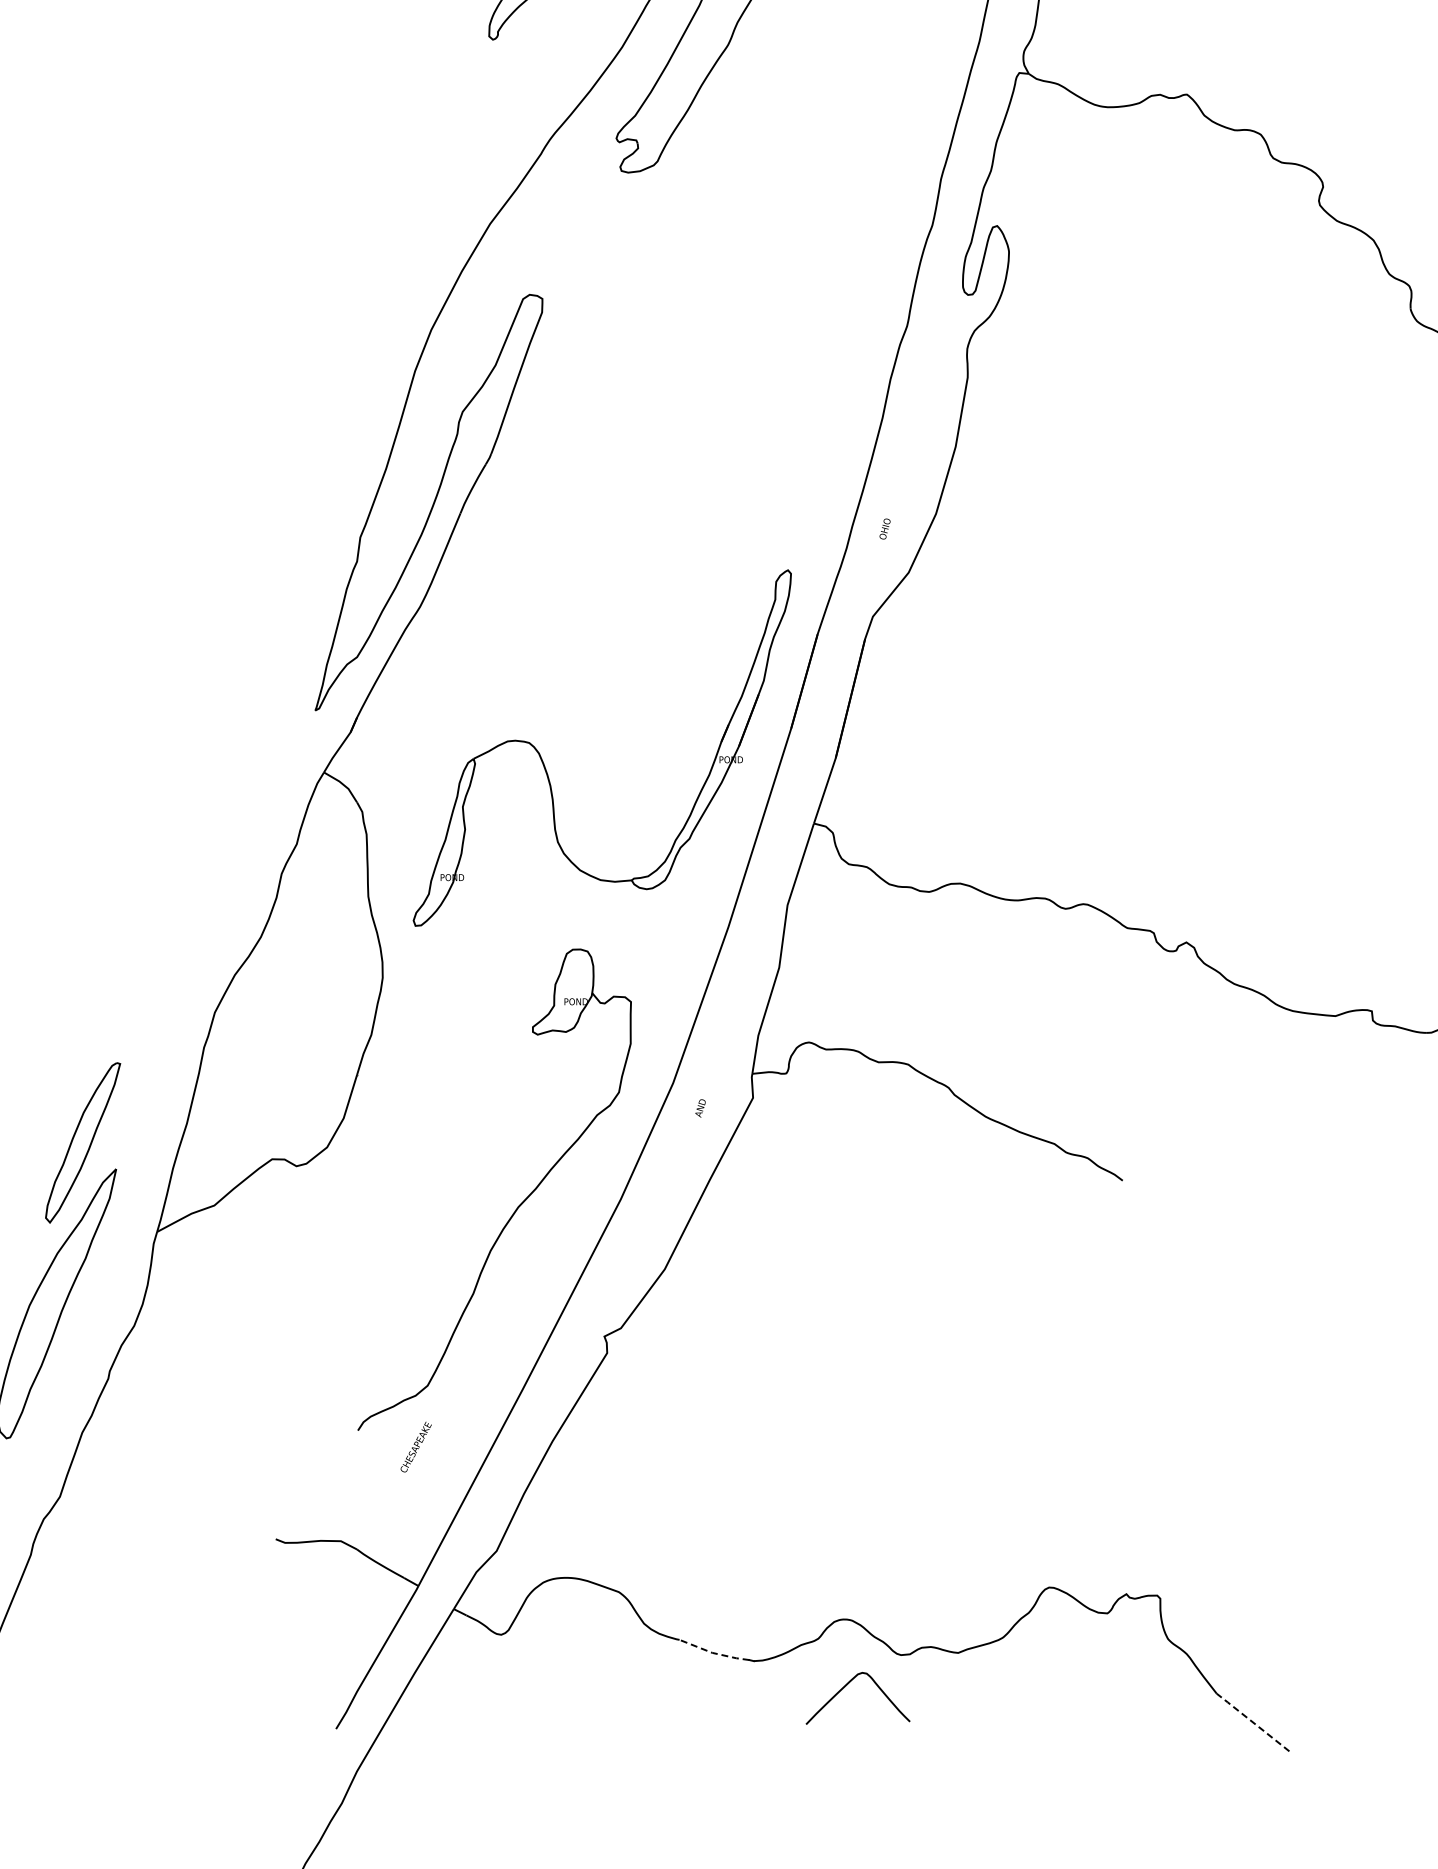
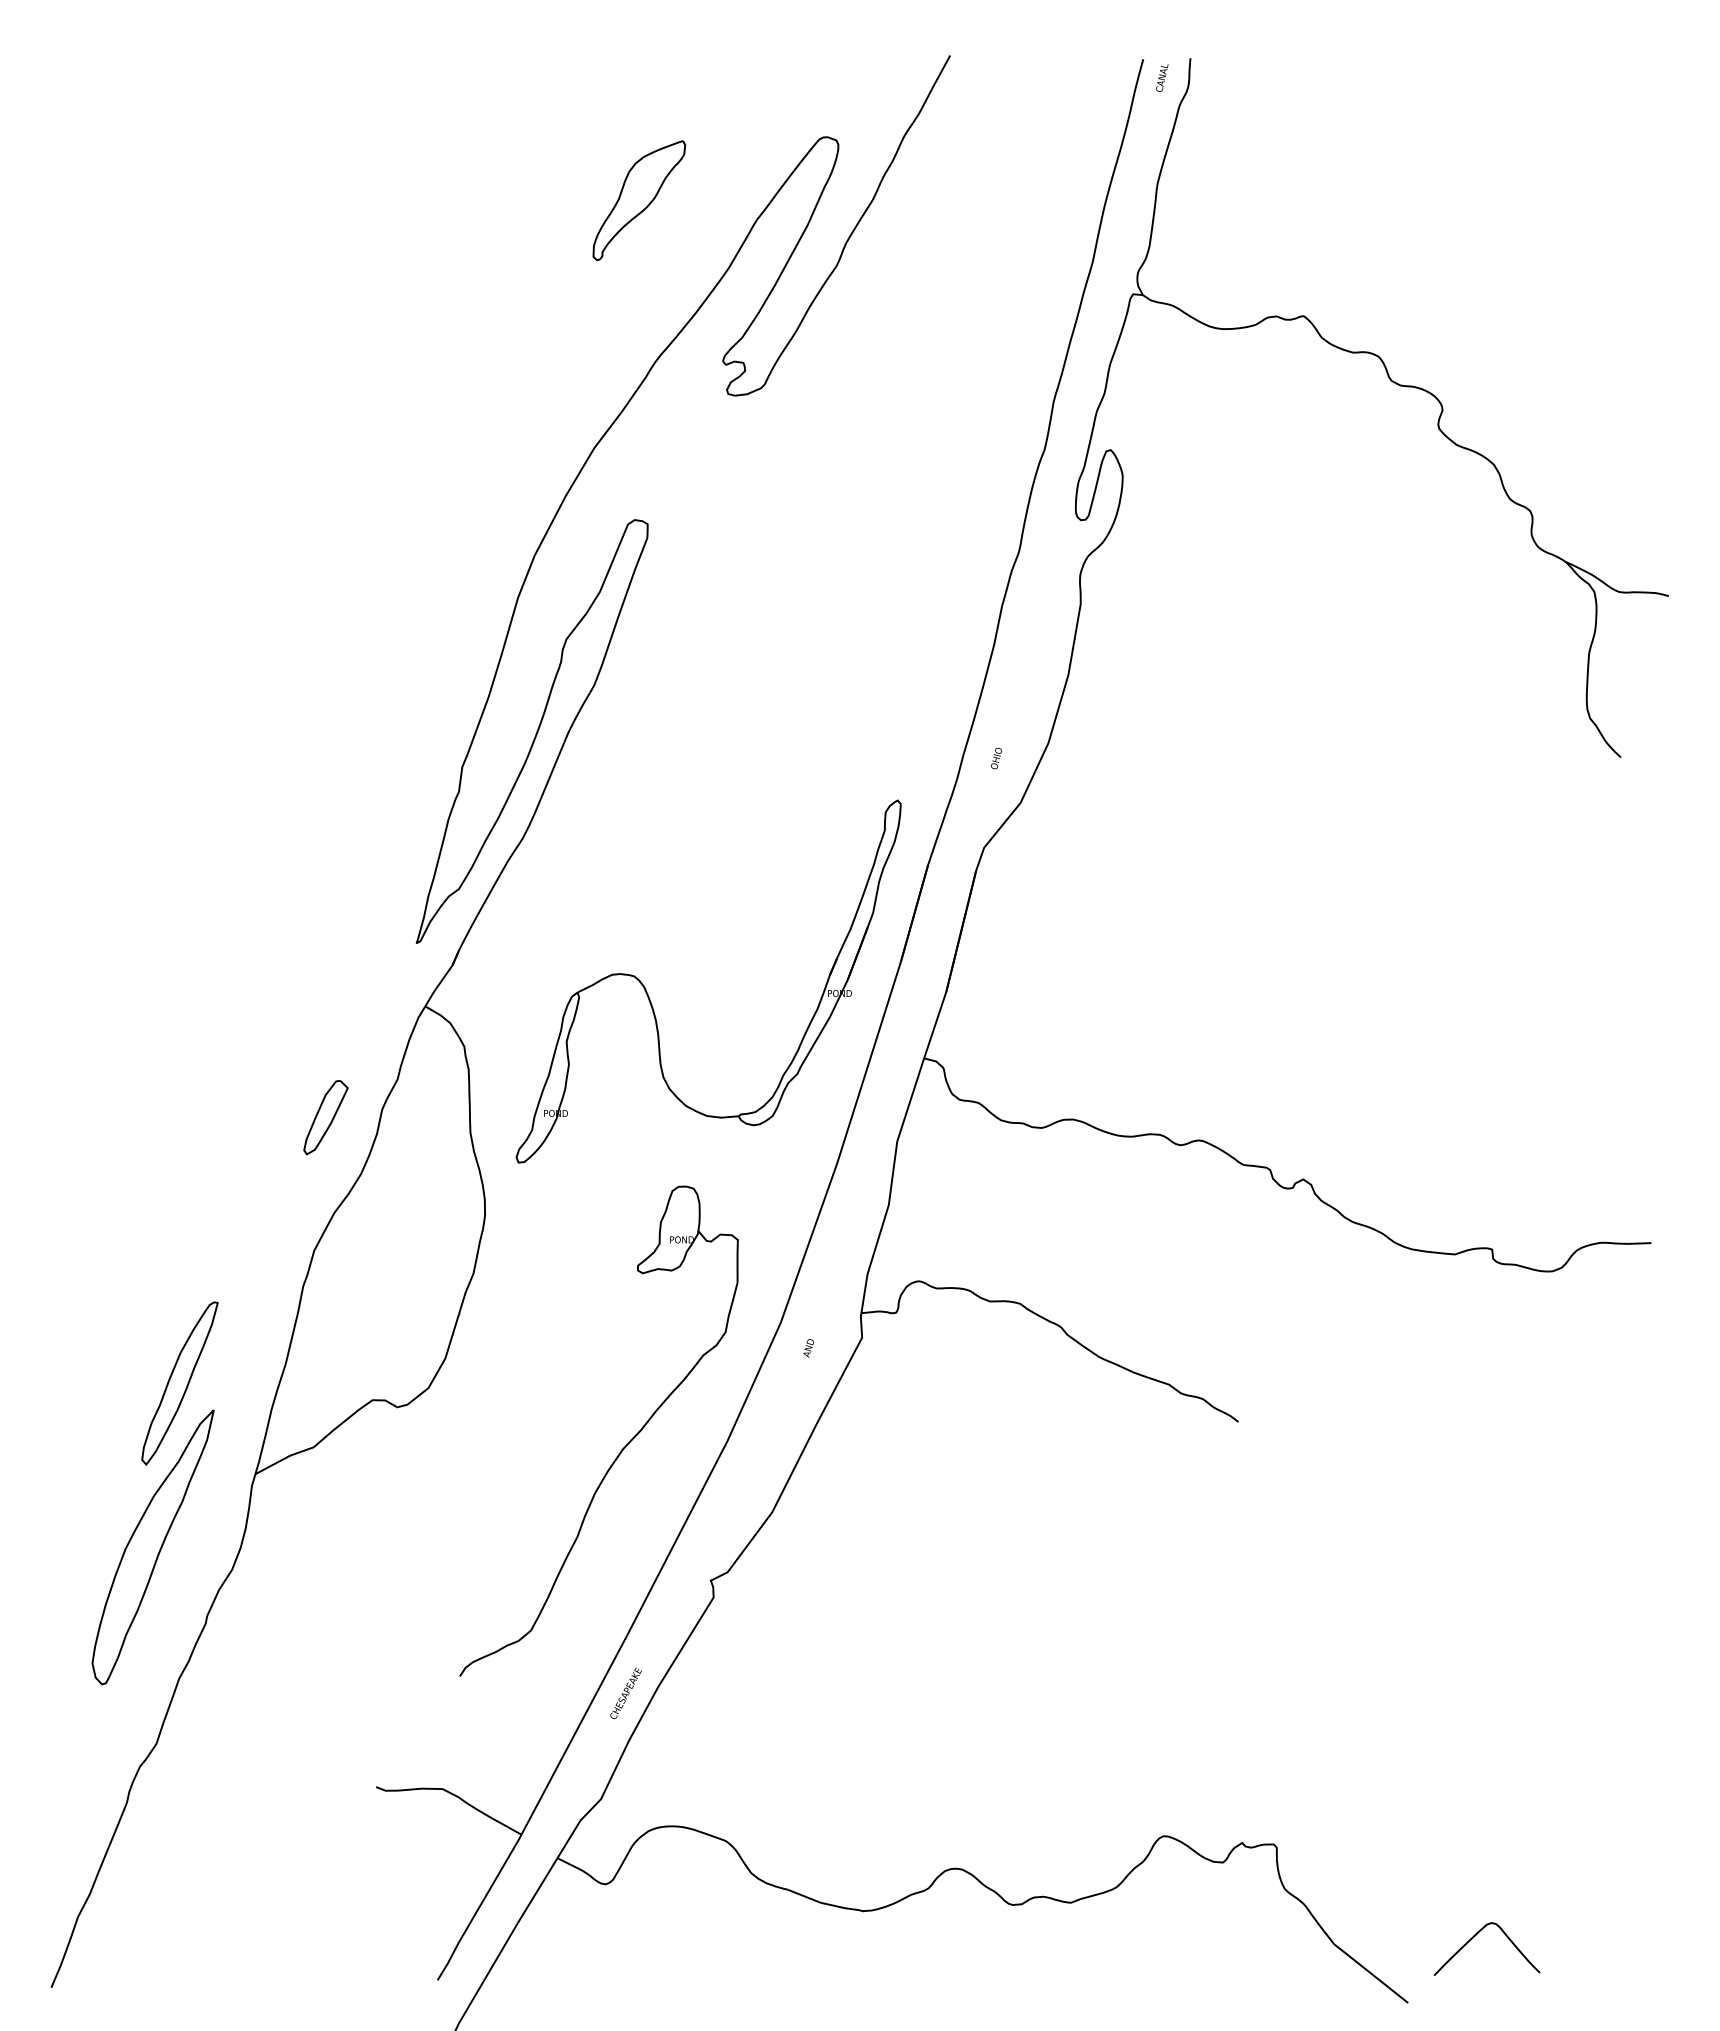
part: (225, 881) -> (325, 1117), added
text: (415, 1446) -> (625, 1692), moved
line: (714, 1653) -> (822, 1903), dashed -> solid
curve: (846, 1686) -> (1475, 1936), moved
line: (1253, 1722) -> (1371, 1973), dashed -> solid

